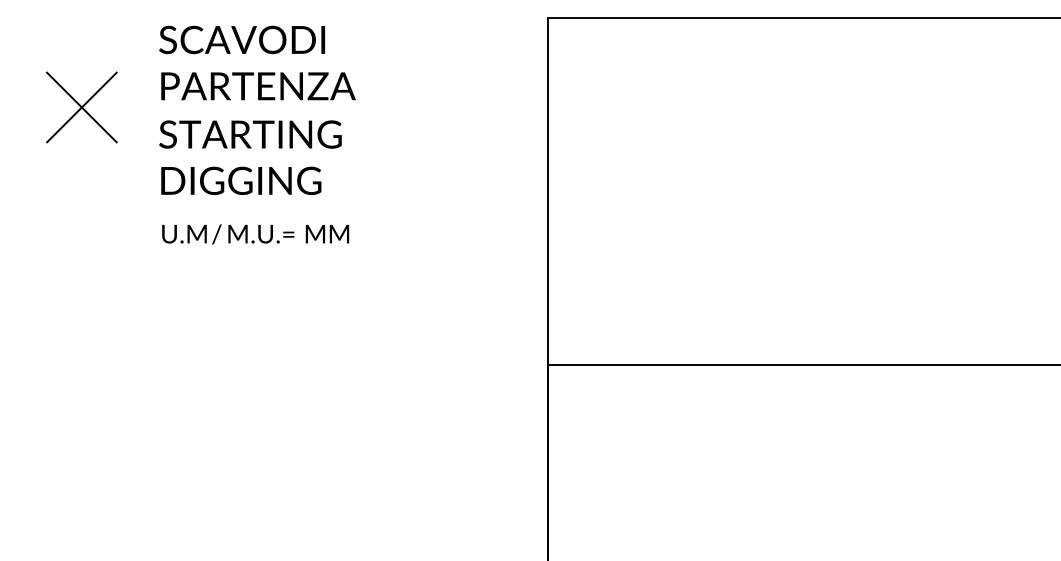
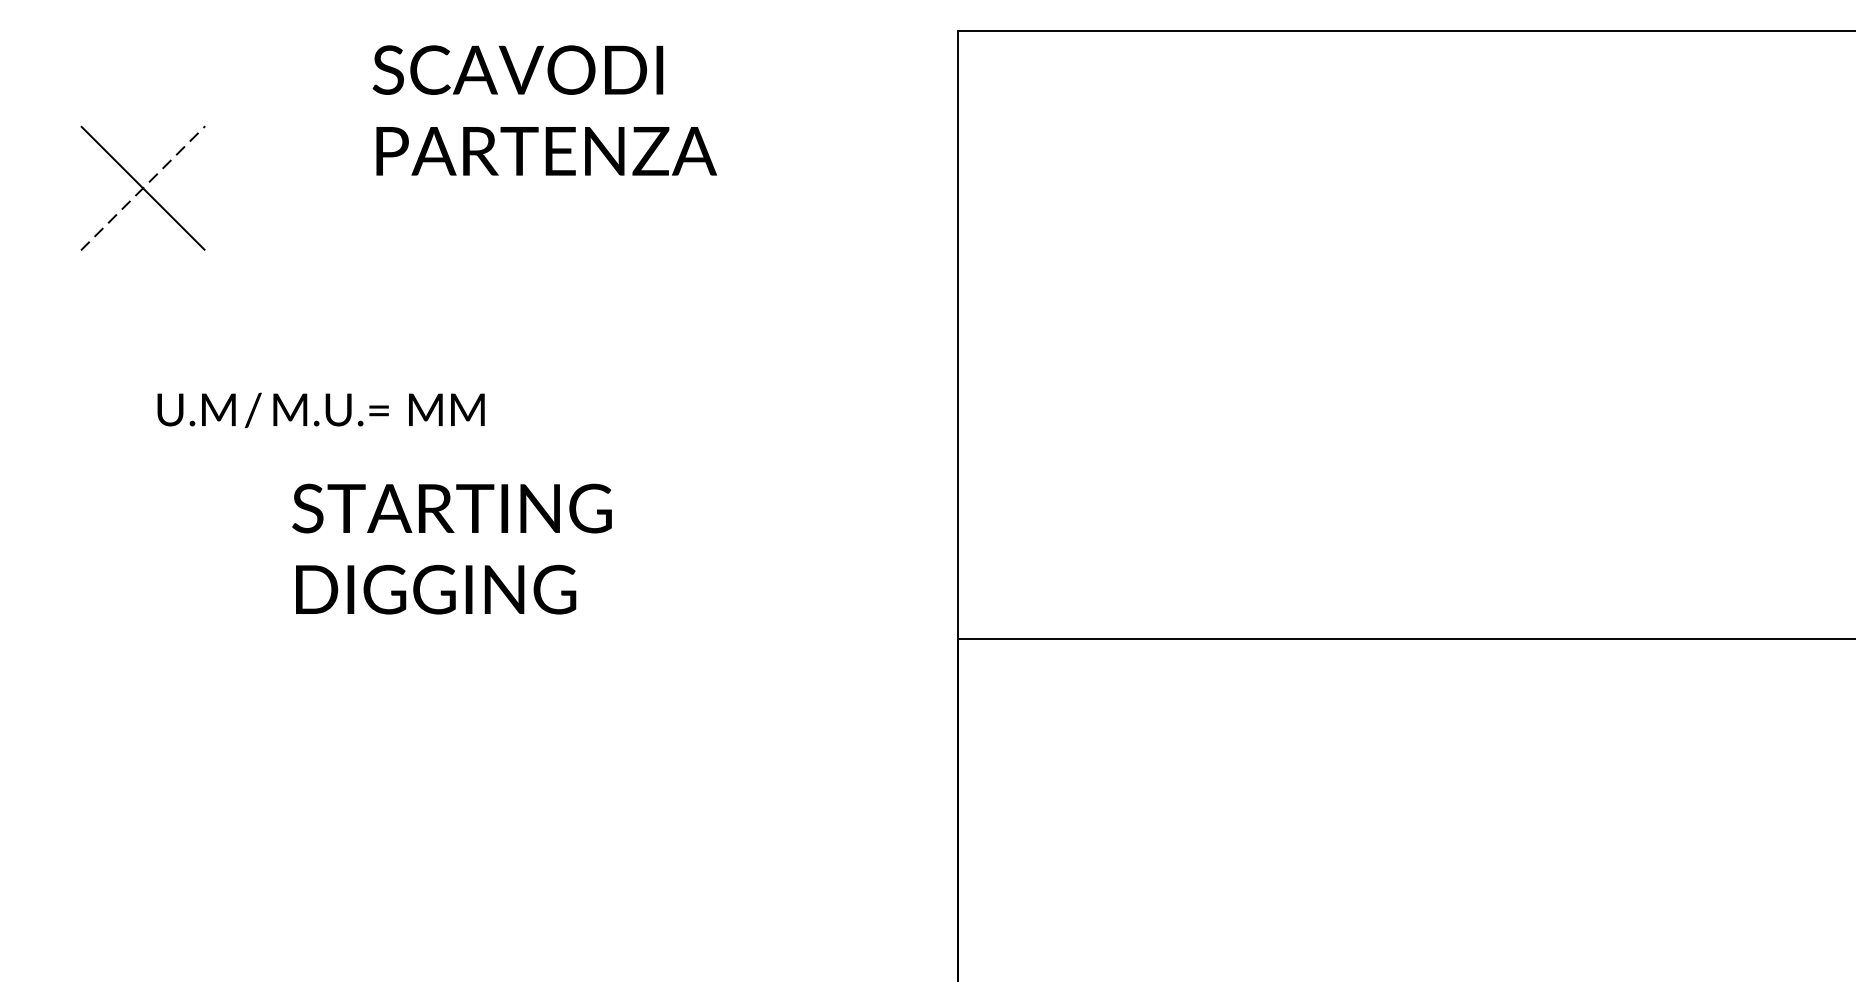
text: (257, 62) -> (544, 109), moved
line: (82, 107) -> (144, 188), solid -> dashed
text: (250, 157) -> (452, 548), moved
text: (255, 234) -> (320, 410), moved

